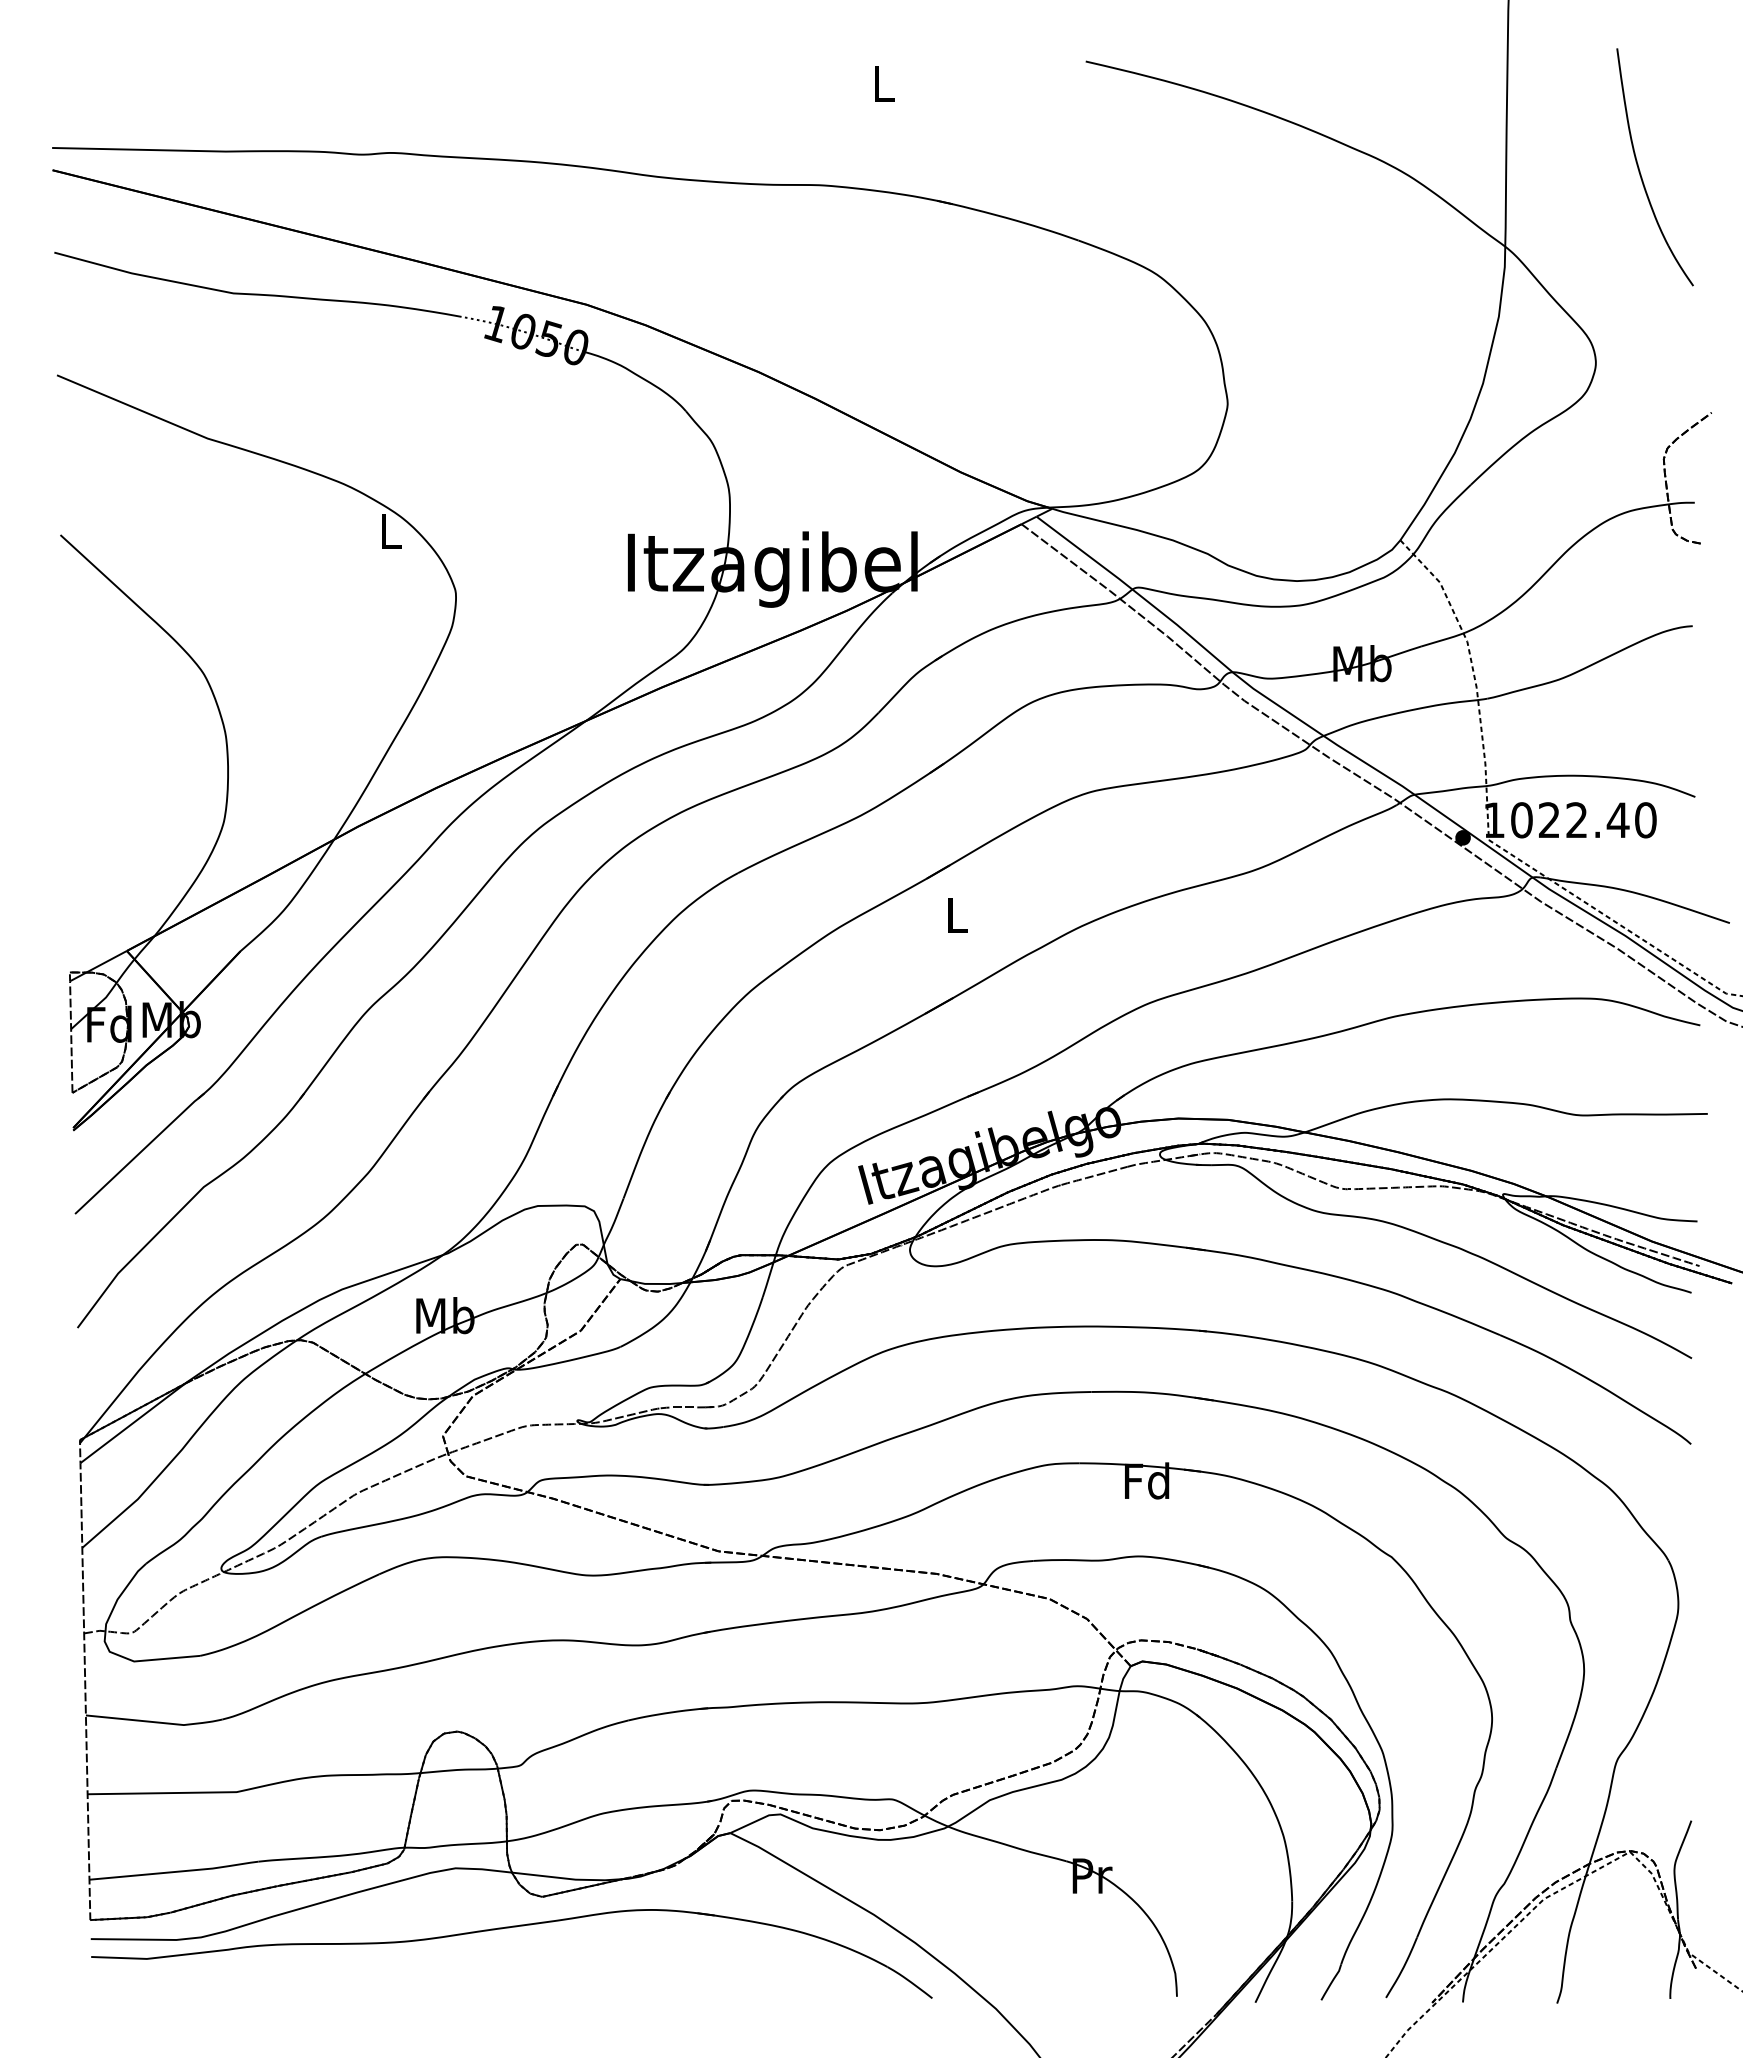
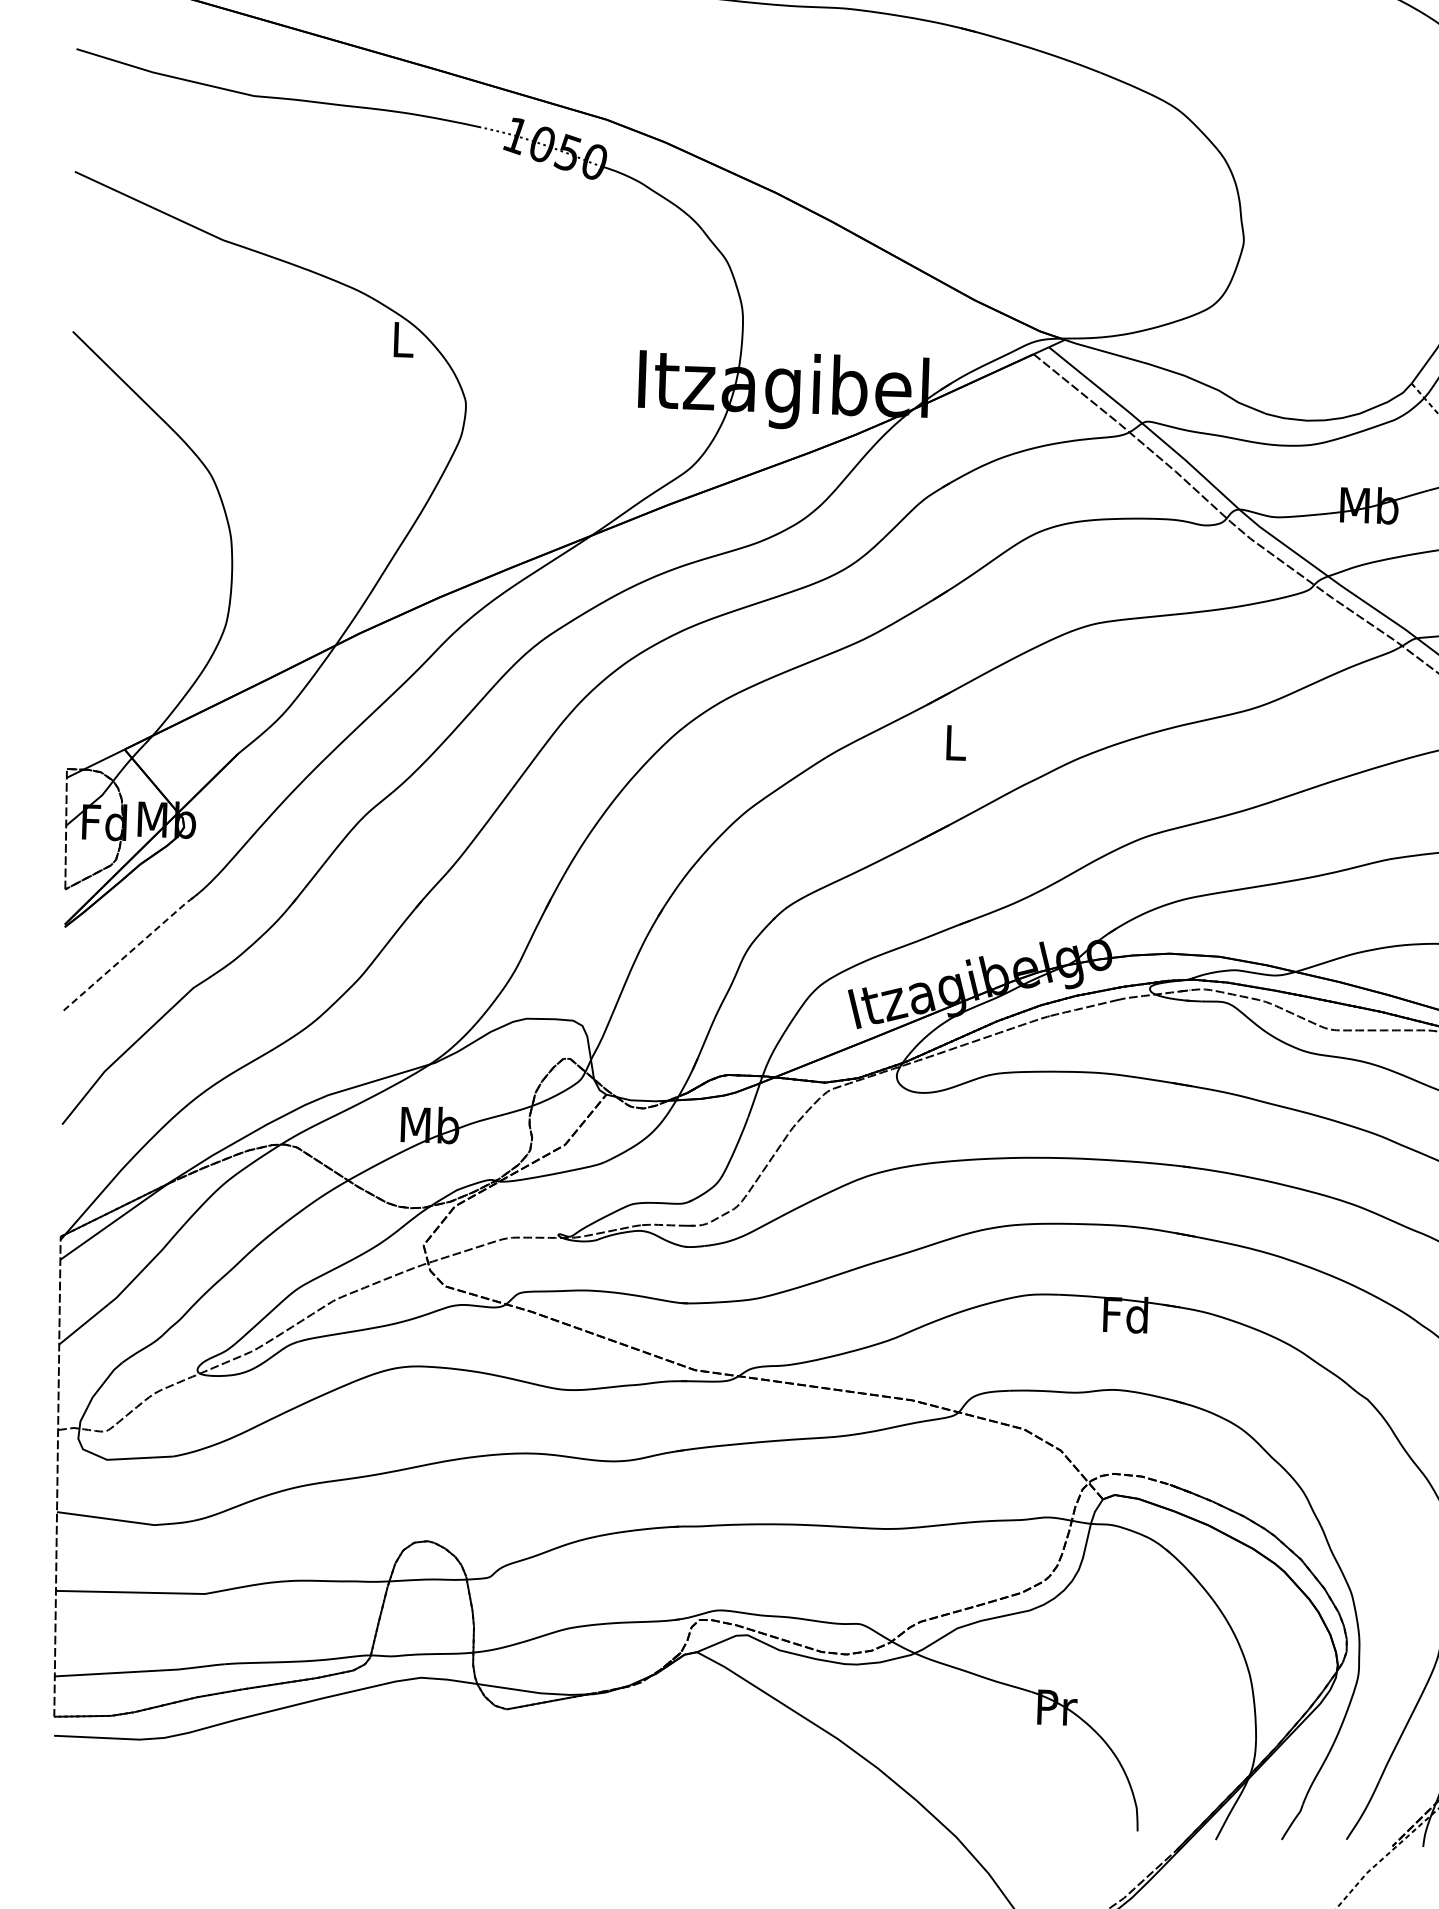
line: (141, 1151) -> (132, 950), solid -> dashed
part: (509, 1928) -> (472, 1739), removed

